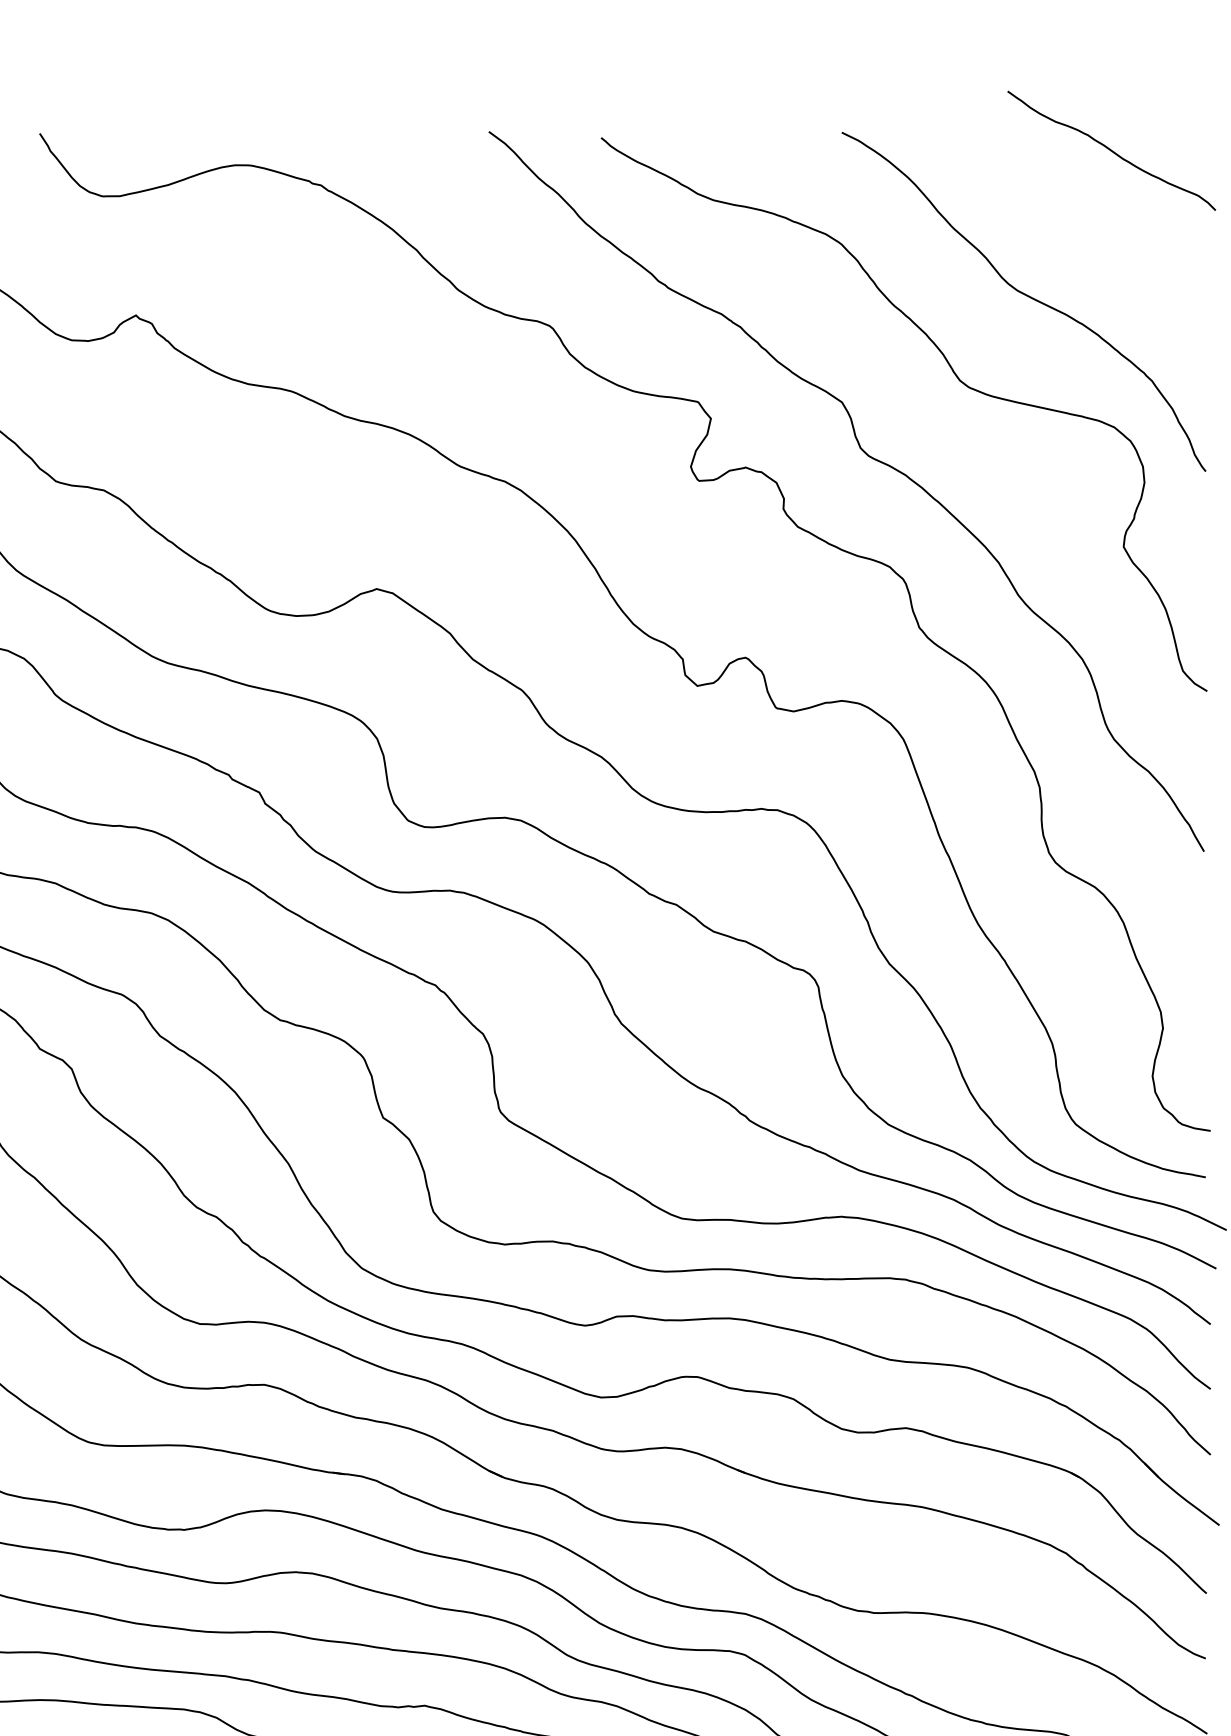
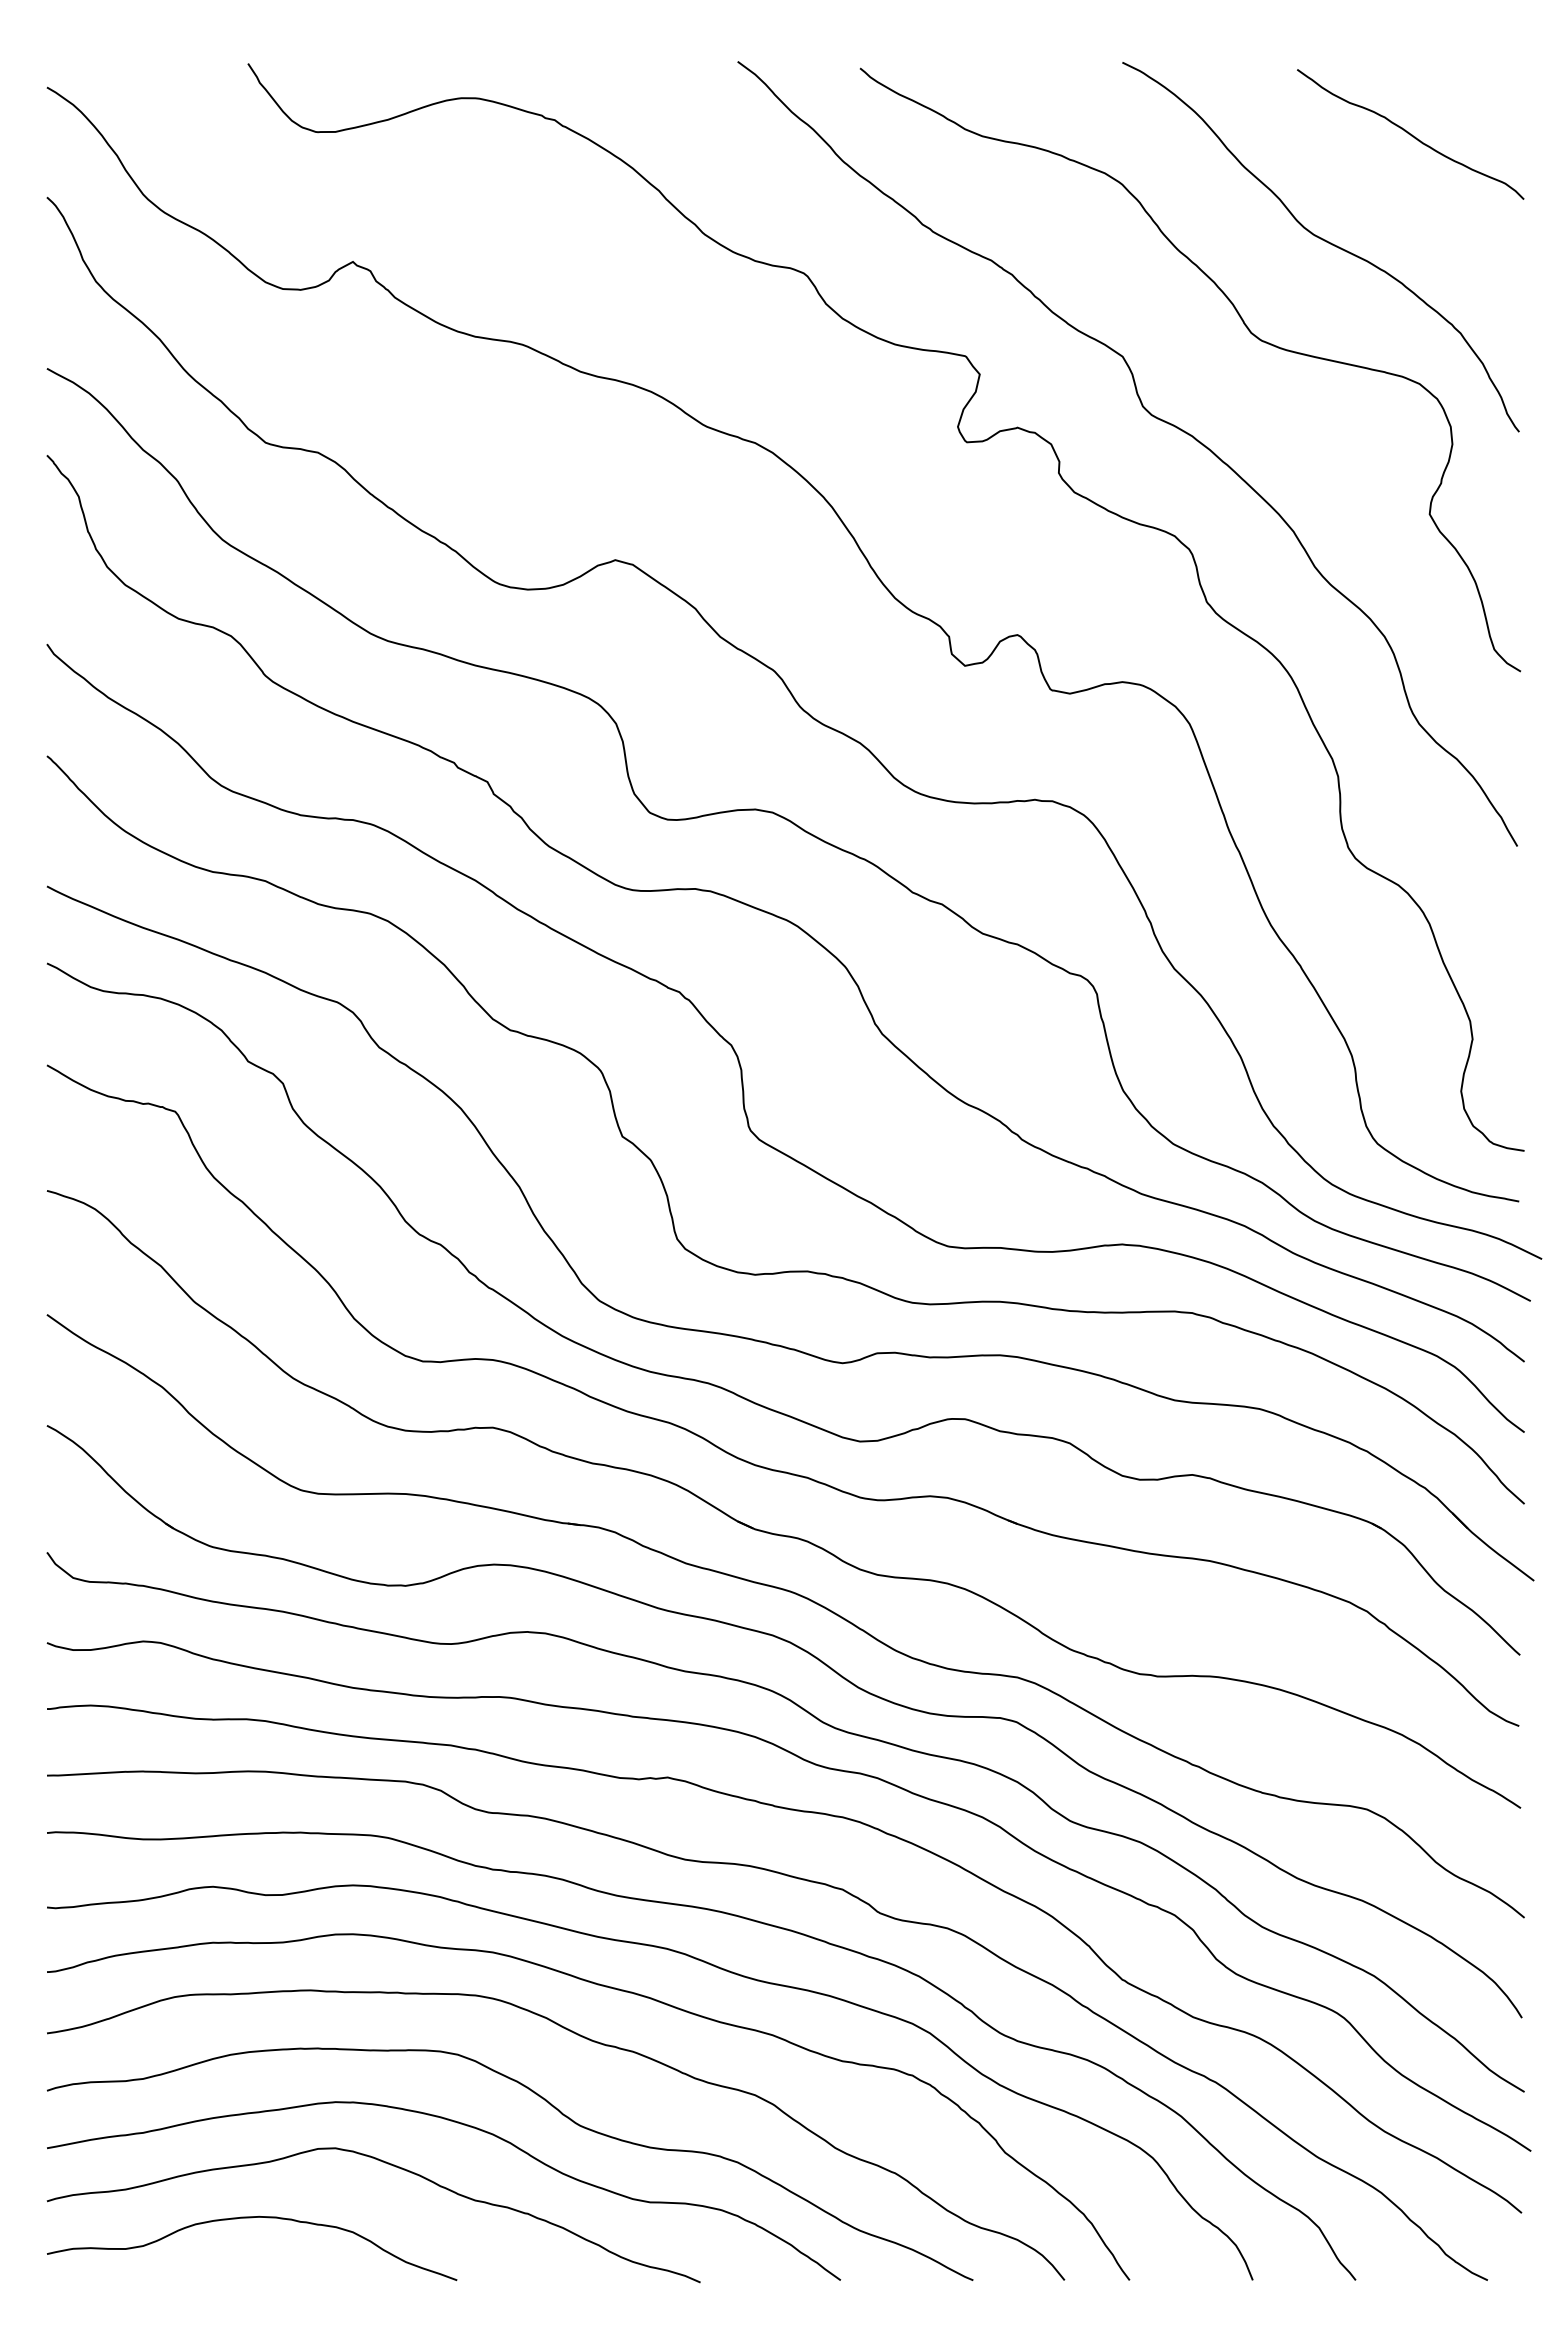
curve: (1111, 150) -> (1410, 134), moved

